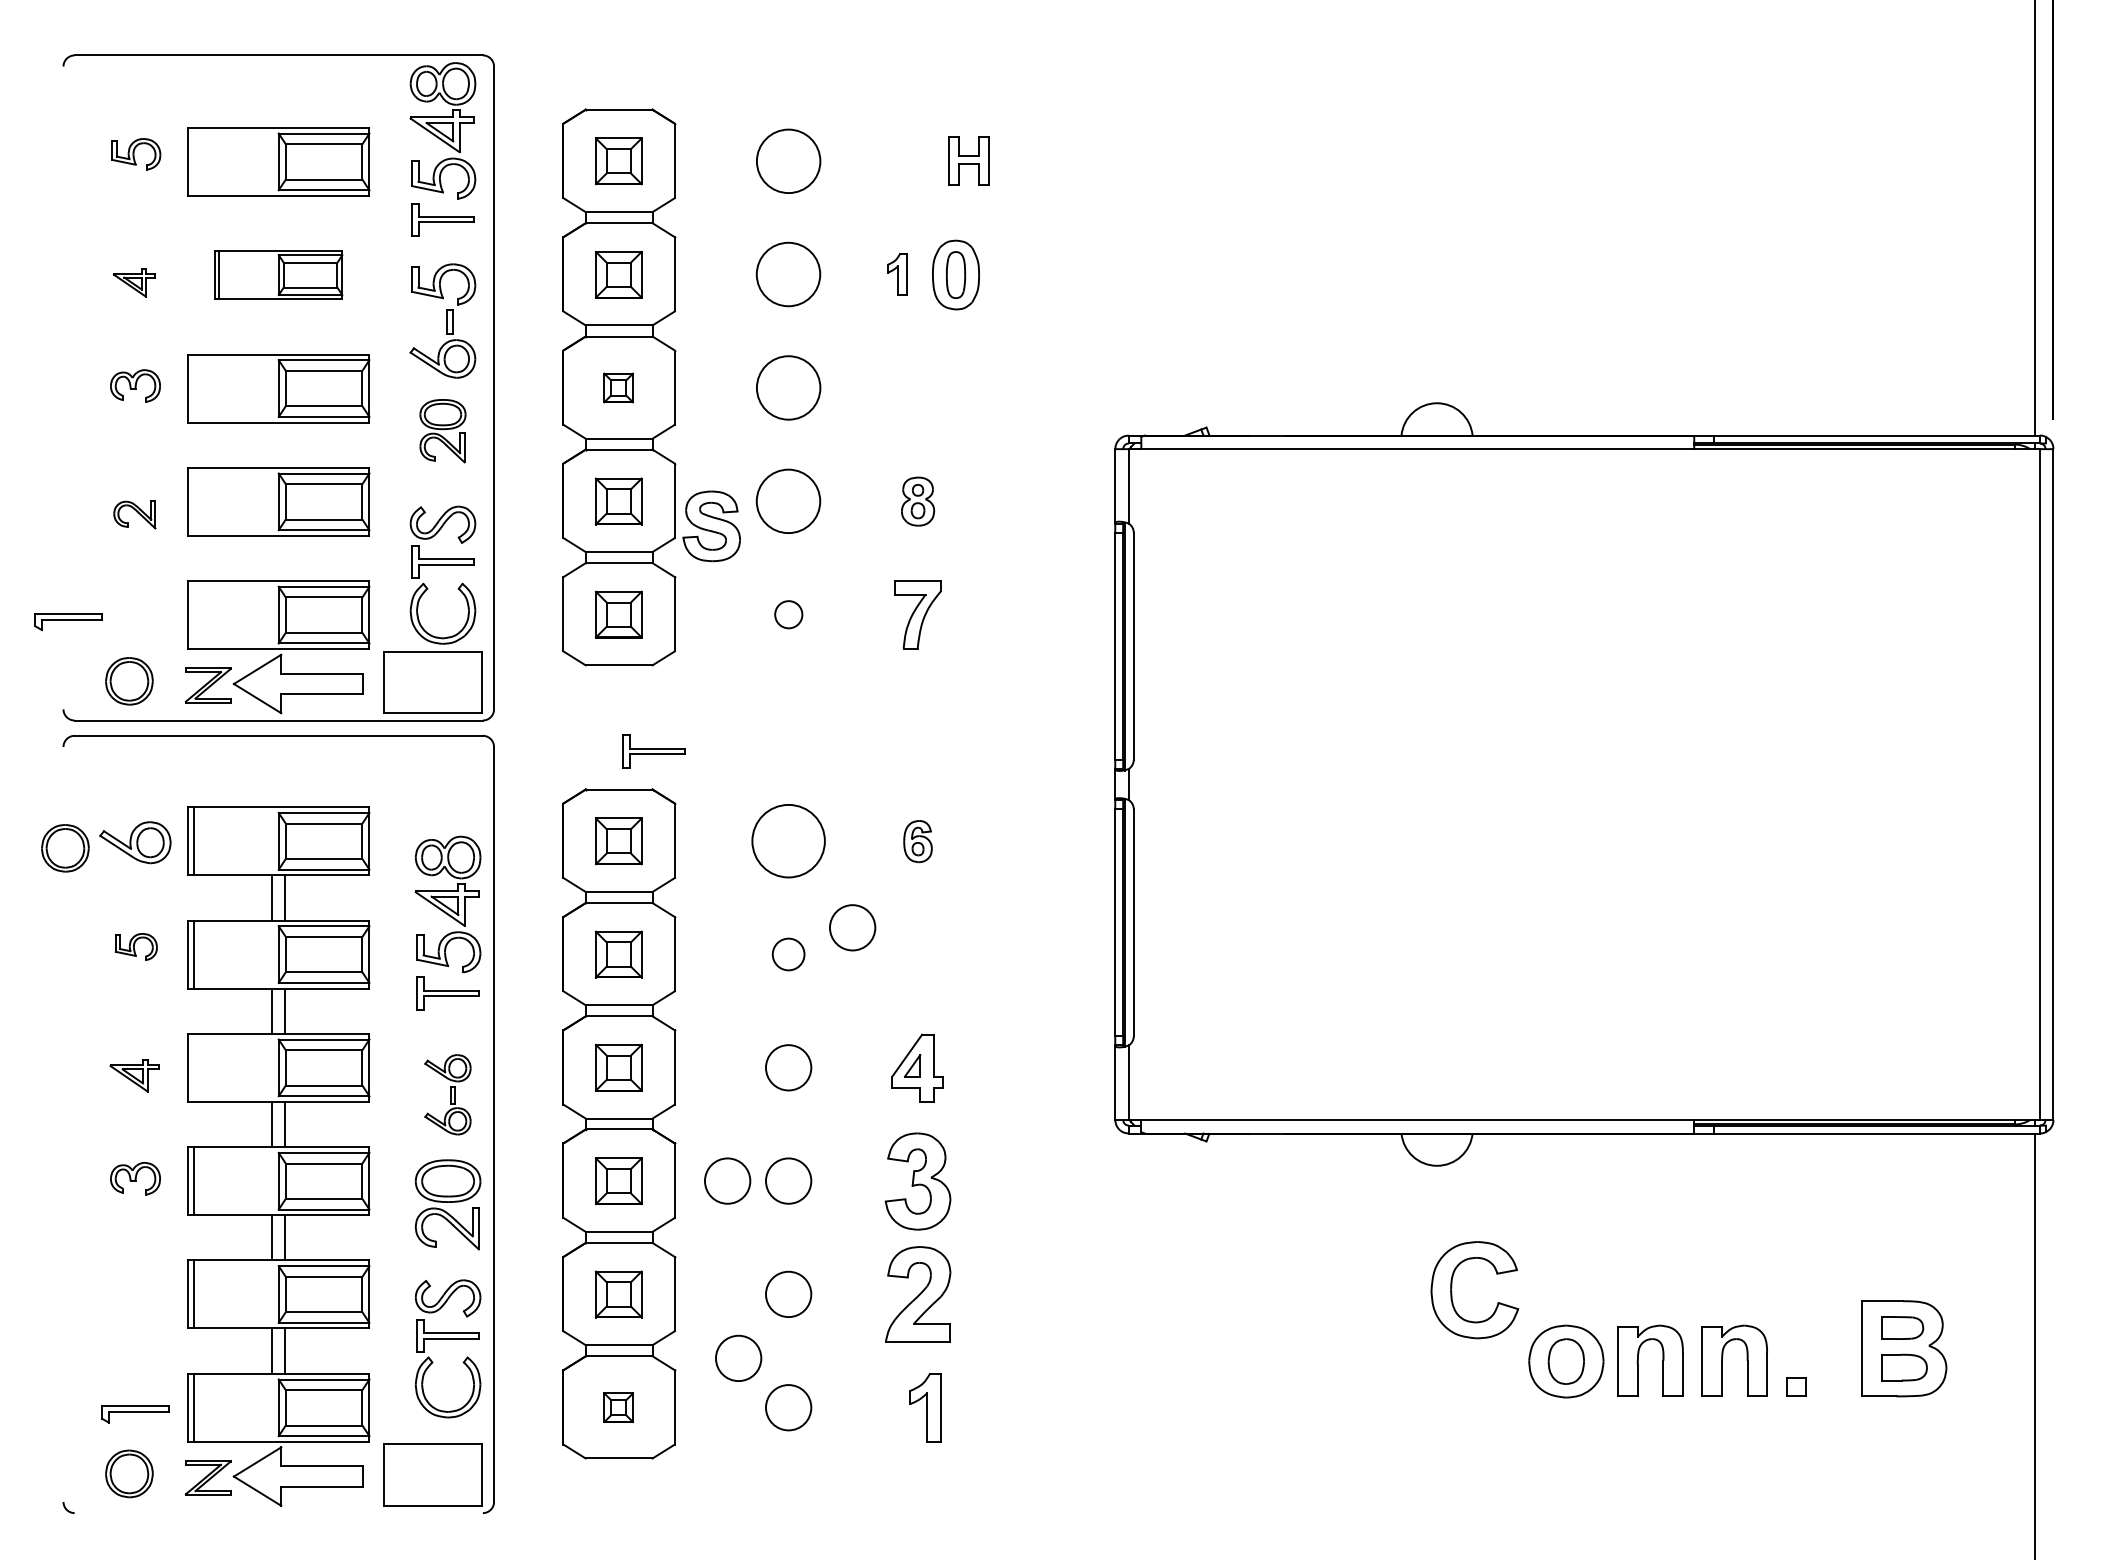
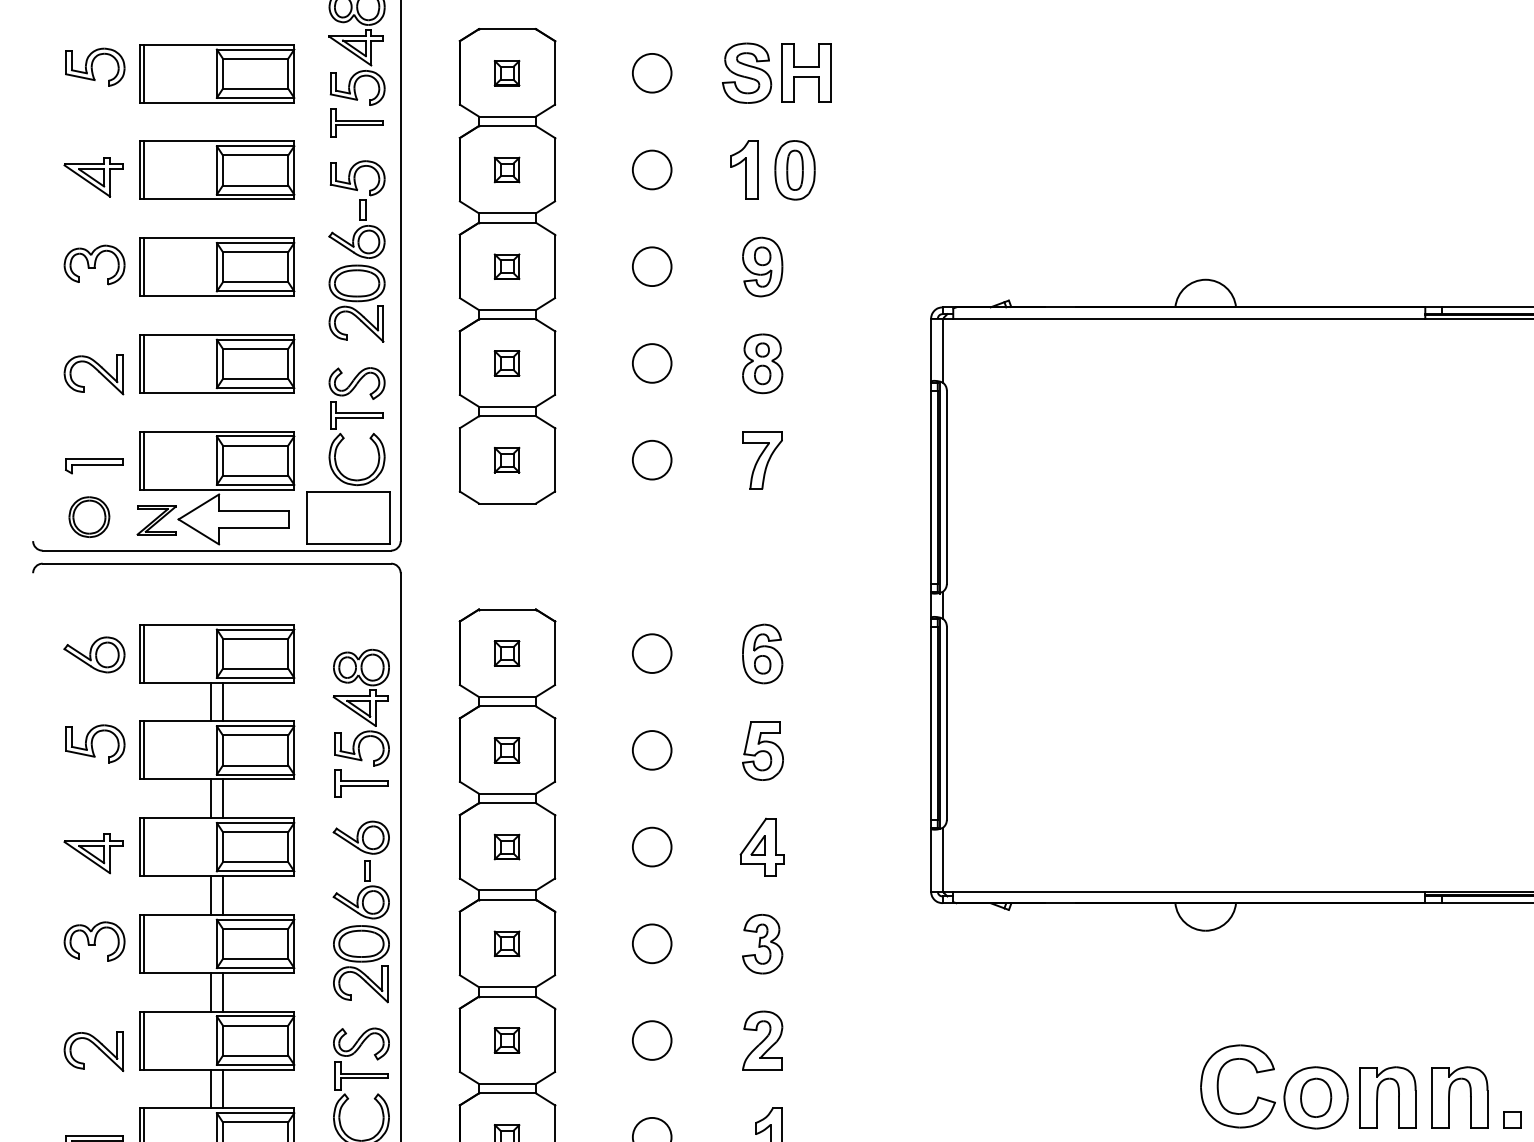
part: (136, 153) -> (95, 66), size x1.43
part: (968, 160) -> (805, 72), size x1.43
line: (193, 161) -> (144, 73), added
part: (618, 161) -> (506, 73), size x0.62
circle: (788, 161) -> (652, 73), size x0.71
part: (278, 274) -> (216, 169), size x1.43
part: (618, 274) -> (506, 169), size x0.62
circle: (788, 274) -> (652, 169), size x0.71
part: (896, 274) -> (744, 169), size x1.67
part: (134, 282) -> (93, 176), size x1.67
part: (135, 385) -> (94, 264), size x1.43
circle: (788, 387) -> (652, 266), size x0.71
line: (193, 388) -> (144, 267), added
part: (918, 388) -> (763, 267), added
part: (442, 430) -> (356, 303), size x1.43
part: (618, 500) -> (506, 362), size x0.62
circle: (788, 500) -> (652, 362), size x0.71
line: (193, 501) -> (144, 363), added
part: (917, 501) -> (762, 363), size x1.43
part: (134, 514) -> (93, 374), size x1.67
part: (711, 526) -> (746, 73), moved
part: (618, 614) -> (506, 460), size x0.62
circle: (788, 614) -> (652, 460), size x1.67
line: (193, 615) -> (144, 460), added
part: (68, 622) -> (94, 466), moved
part: (653, 751) -> (536, 577), removed
part: (618, 840) -> (506, 653), size x0.62
circle: (788, 840) -> (652, 653), size x0.62
part: (917, 841) -> (762, 653), size x1.67
part: (65, 848) -> (34, 659), removed
circle: (852, 927) -> (706, 727), removed
part: (136, 946) -> (95, 743), size x1.67
part: (618, 954) -> (506, 750), size x0.62
circle: (788, 954) -> (652, 750), size x1.43
part: (918, 955) -> (763, 751), added
line: (193, 1067) -> (144, 846), added
part: (618, 1067) -> (506, 846), size x0.62
part: (134, 1075) -> (93, 853), size x1.43
part: (447, 1094) -> (360, 869), size x1.43
part: (135, 1178) -> (94, 941), size x1.43
part: (618, 1180) -> (506, 943), size x0.62
circle: (727, 1180) -> (599, 943), removed
part: (917, 1181) -> (762, 944), size x0.71
part: (1452, 1292) -> (1218, 1088), moved
part: (917, 1293) -> (762, 1039), size x0.71
part: (618, 1294) -> (506, 1040), size x0.62
part: (138, 1302) -> (97, 1047), added
circle: (738, 1357) -> (609, 1094), removed

